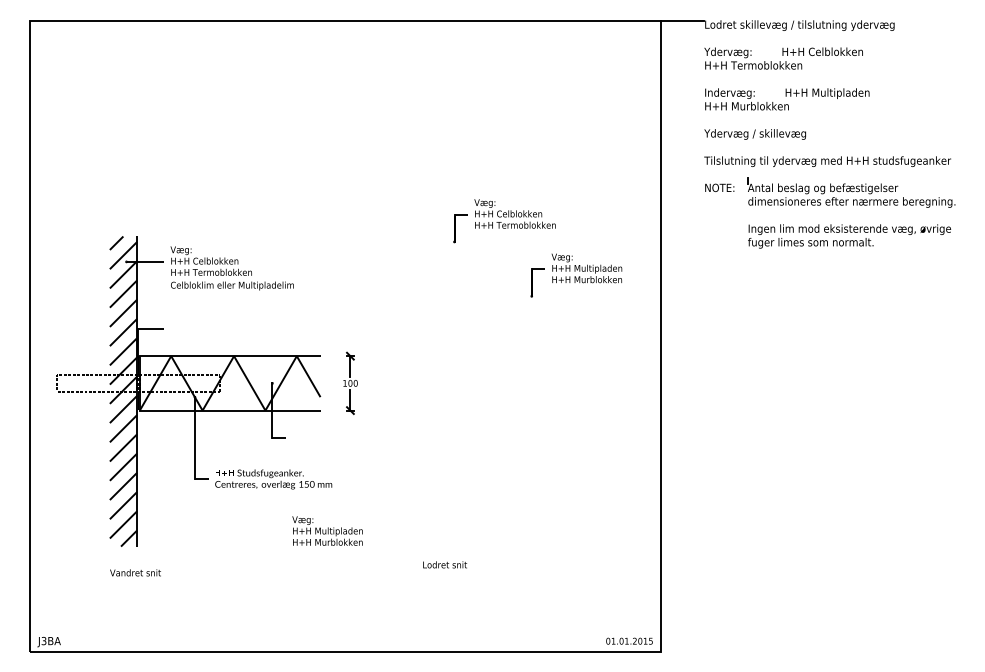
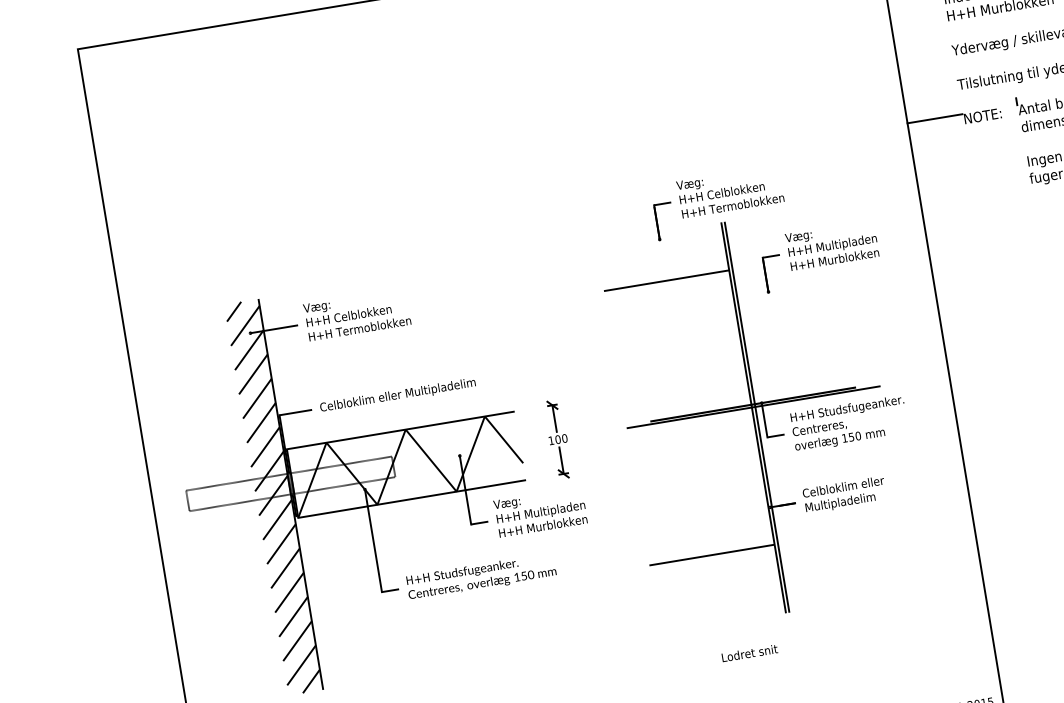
line: (682, 183) -> (935, 118), added
text: (232, 285) -> (397, 395), moved
part: (513, 391) -> (765, 415), added
text: (327, 530) -> (540, 511), moved
text: (445, 564) -> (750, 652), moved

